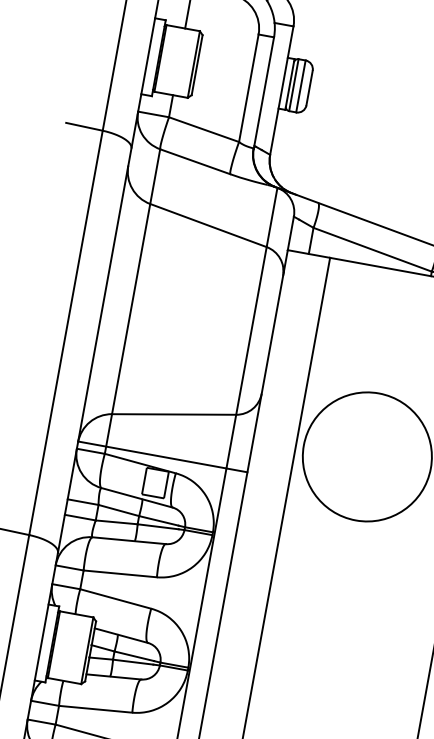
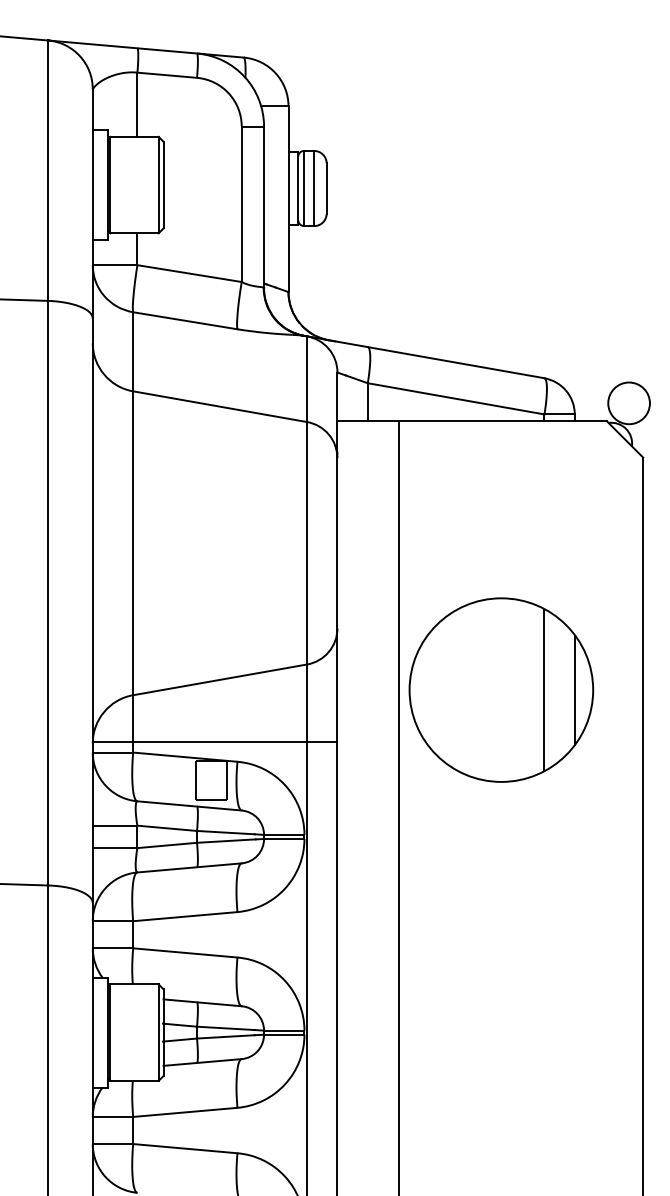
line: (397, 461) -> (544, 689), added
line: (418, 465) -> (574, 689), added

